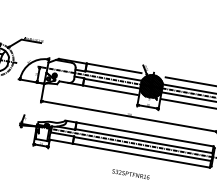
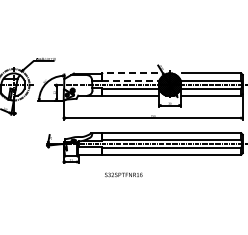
line: (114, 68) -> (130, 73), solid -> dashed
line: (112, 75) -> (129, 80), solid -> dashed
text: (130, 173) -> (123, 174), moved

